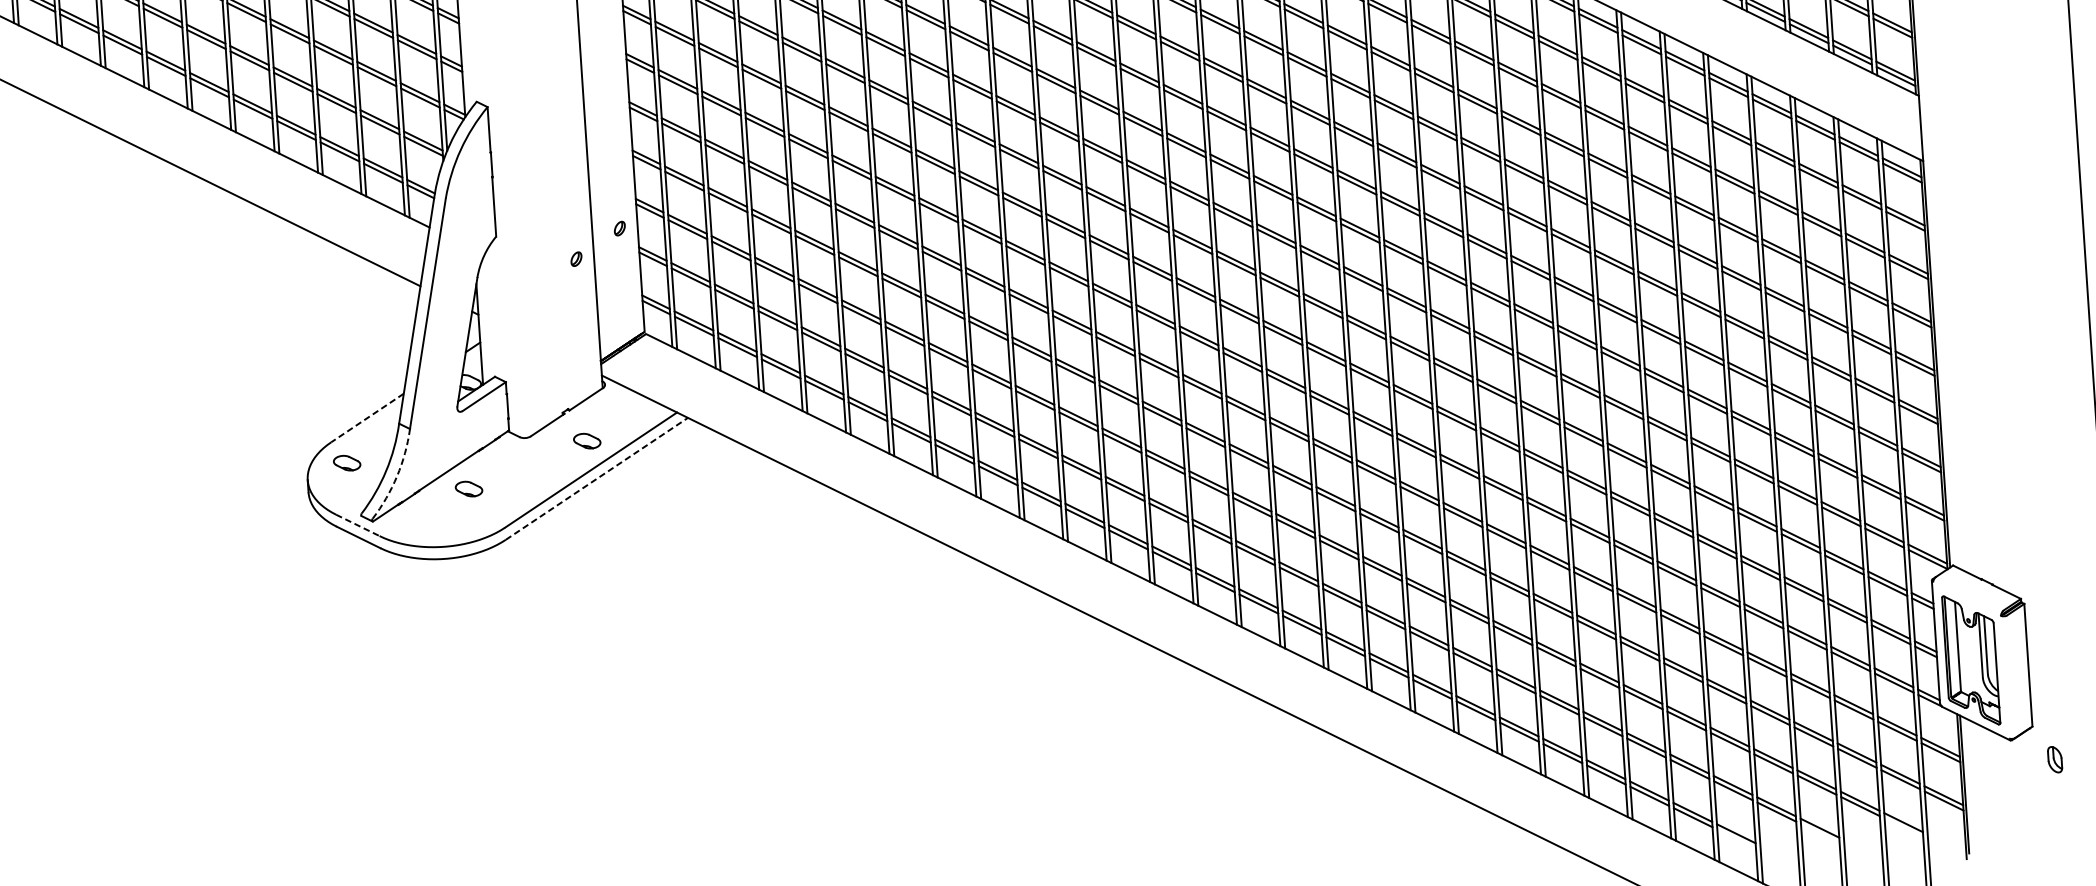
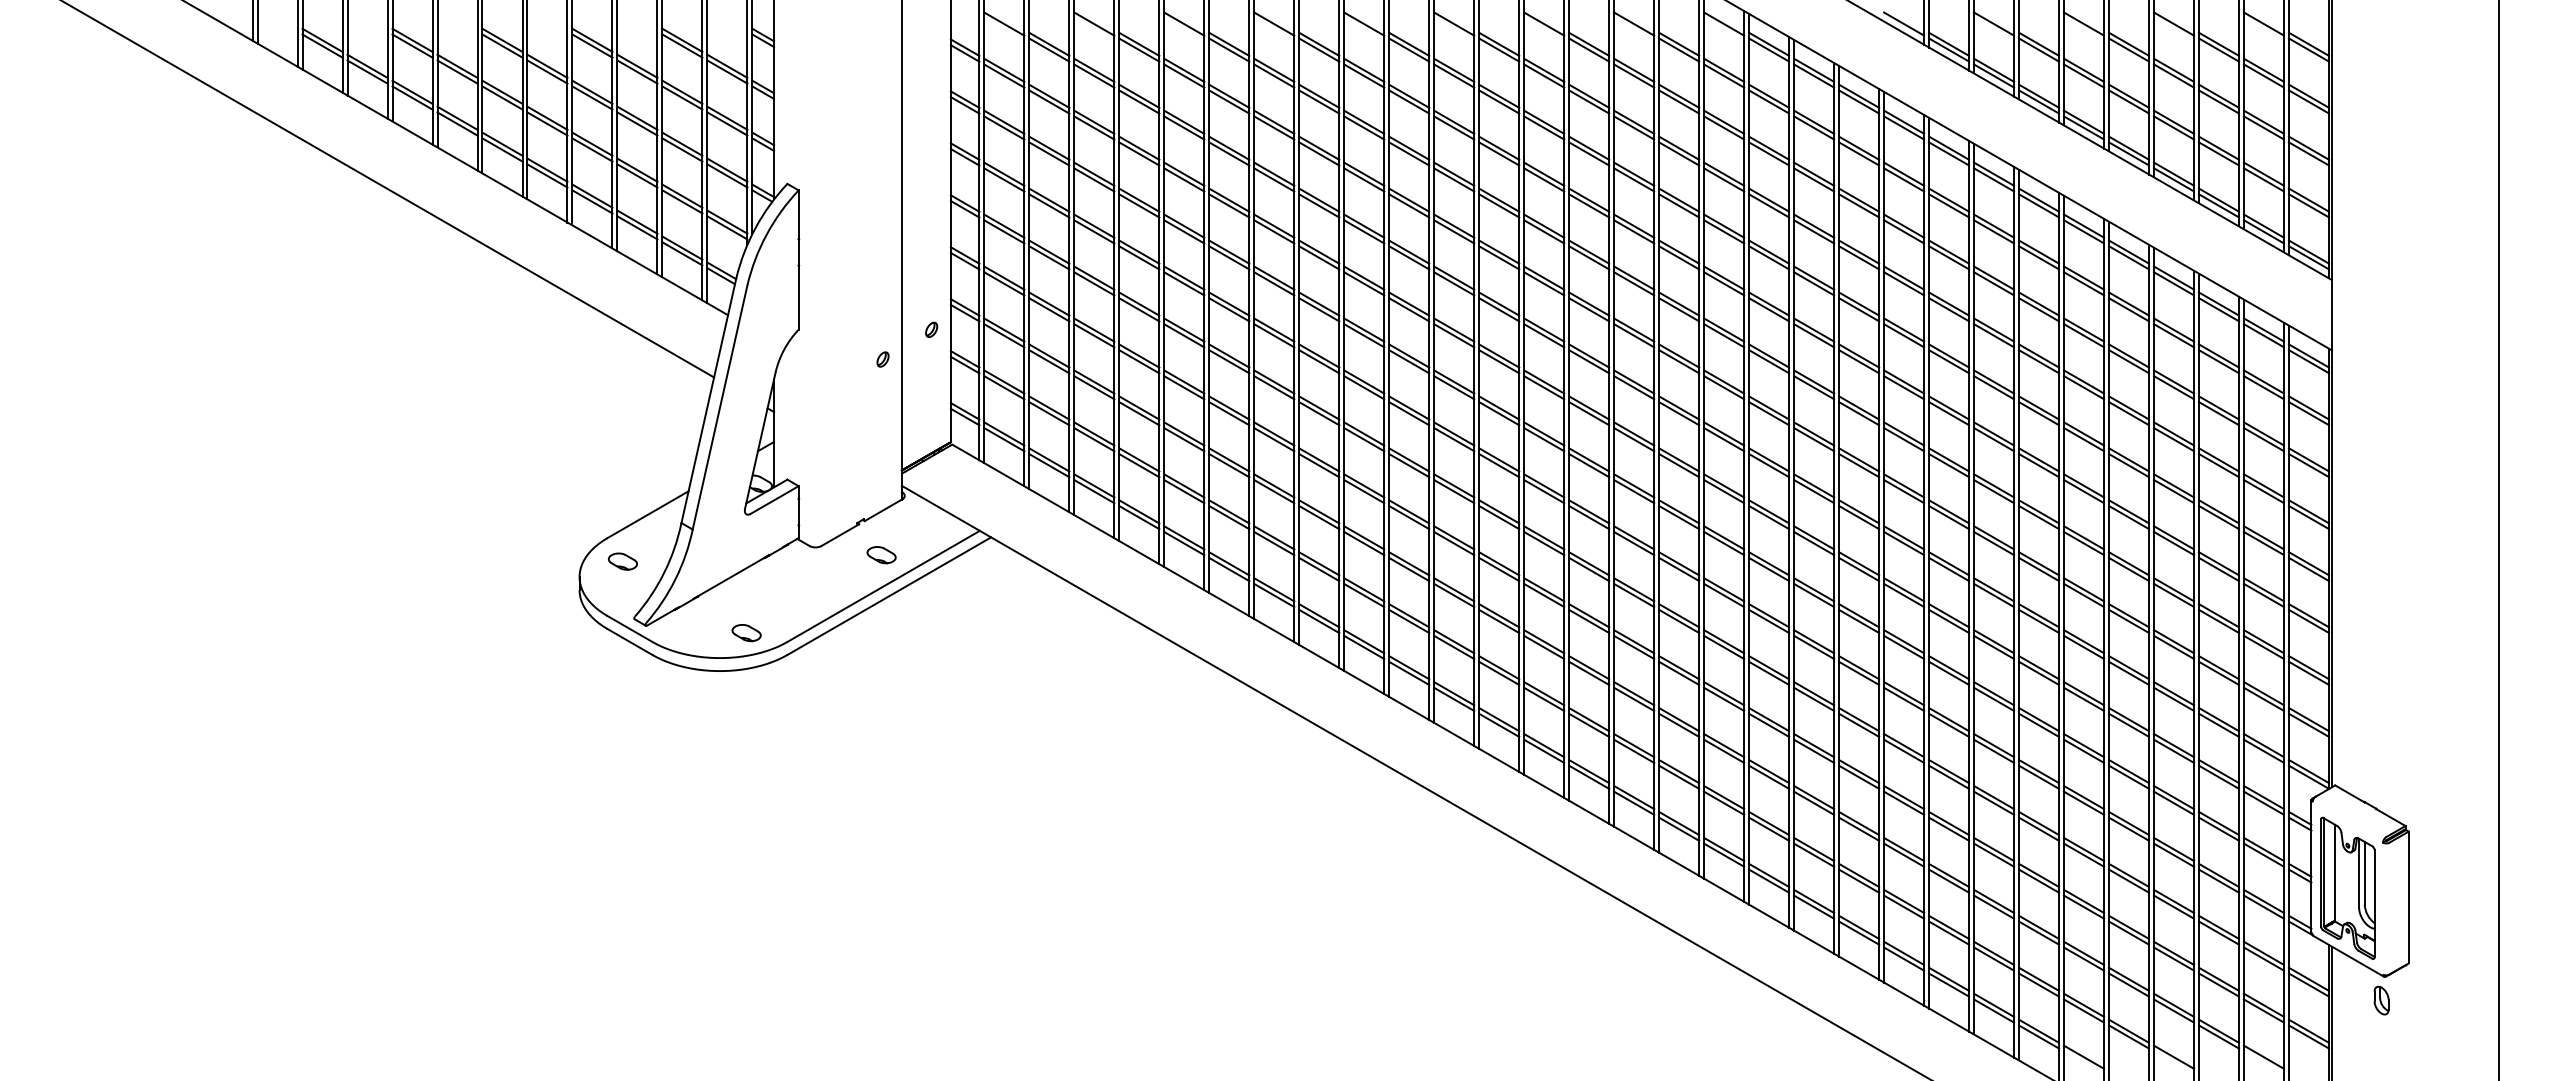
line: (367, 417) -> (648, 514), dashed -> solid
arc: (397, 476) -> (675, 579), dashed -> solid
line: (597, 479) -> (889, 596), dashed -> solid
part: (468, 489) -> (746, 633), moved
line: (358, 525) -> (630, 629), dashed -> solid
part: (2054, 759) -> (2381, 1000), moved

